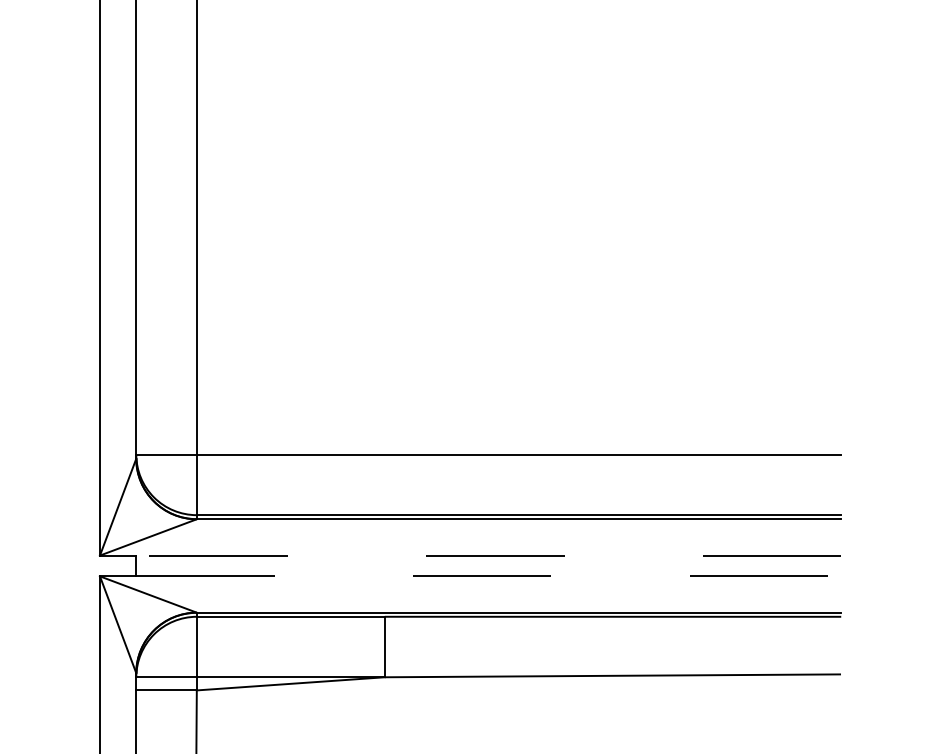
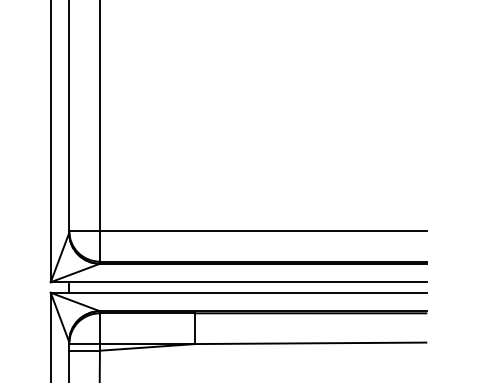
line: (487, 556) -> (247, 282), dashed -> solid
line: (489, 575) -> (248, 292), dashed -> solid

